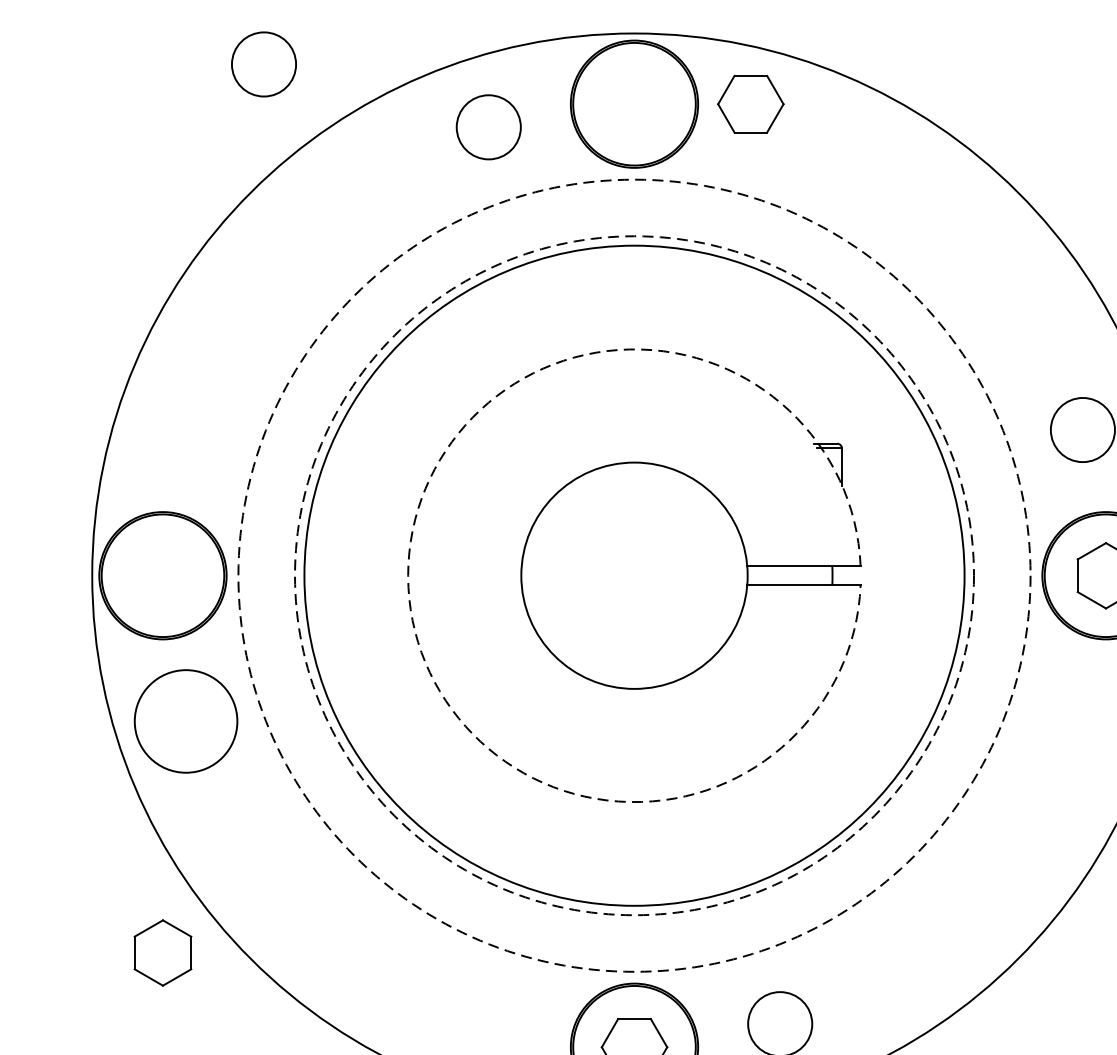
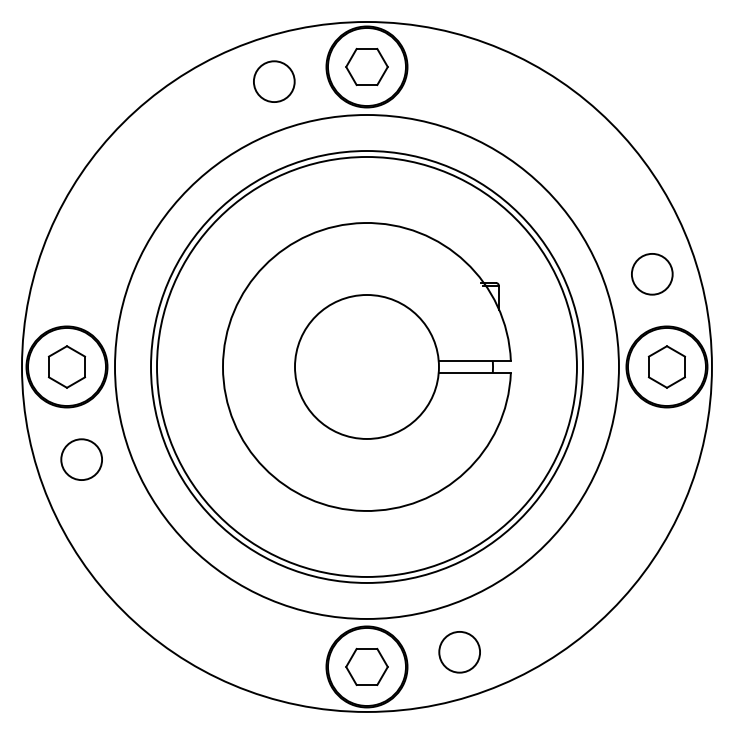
circle: (264, 64) -> (131, 41), removed
part: (750, 103) -> (366, 66), moved
arc: (408, 574) -> (223, 366), dashed -> solid
circle: (633, 574) -> (366, 366), dashed -> solid
circle: (633, 574) -> (366, 366), dashed -> solid
circle: (185, 721) -> (81, 459), size x0.62
part: (163, 952) -> (67, 366), moved

